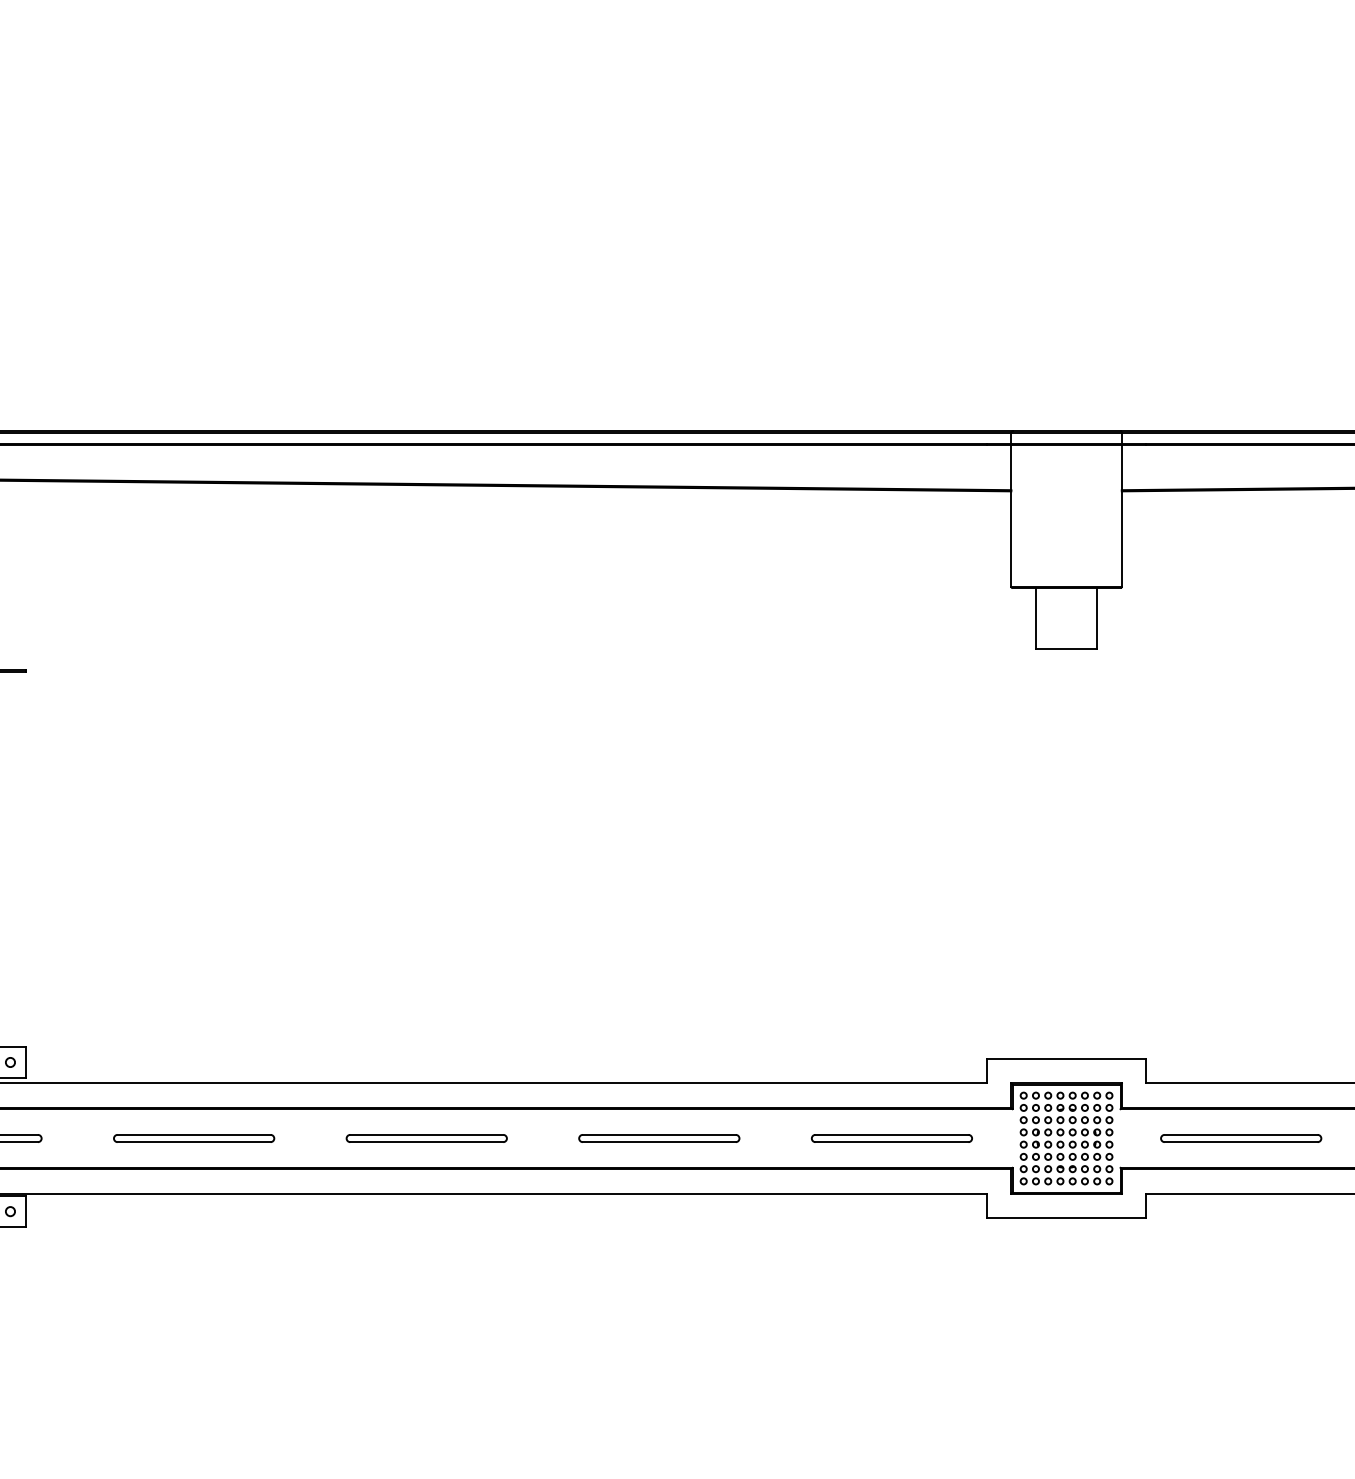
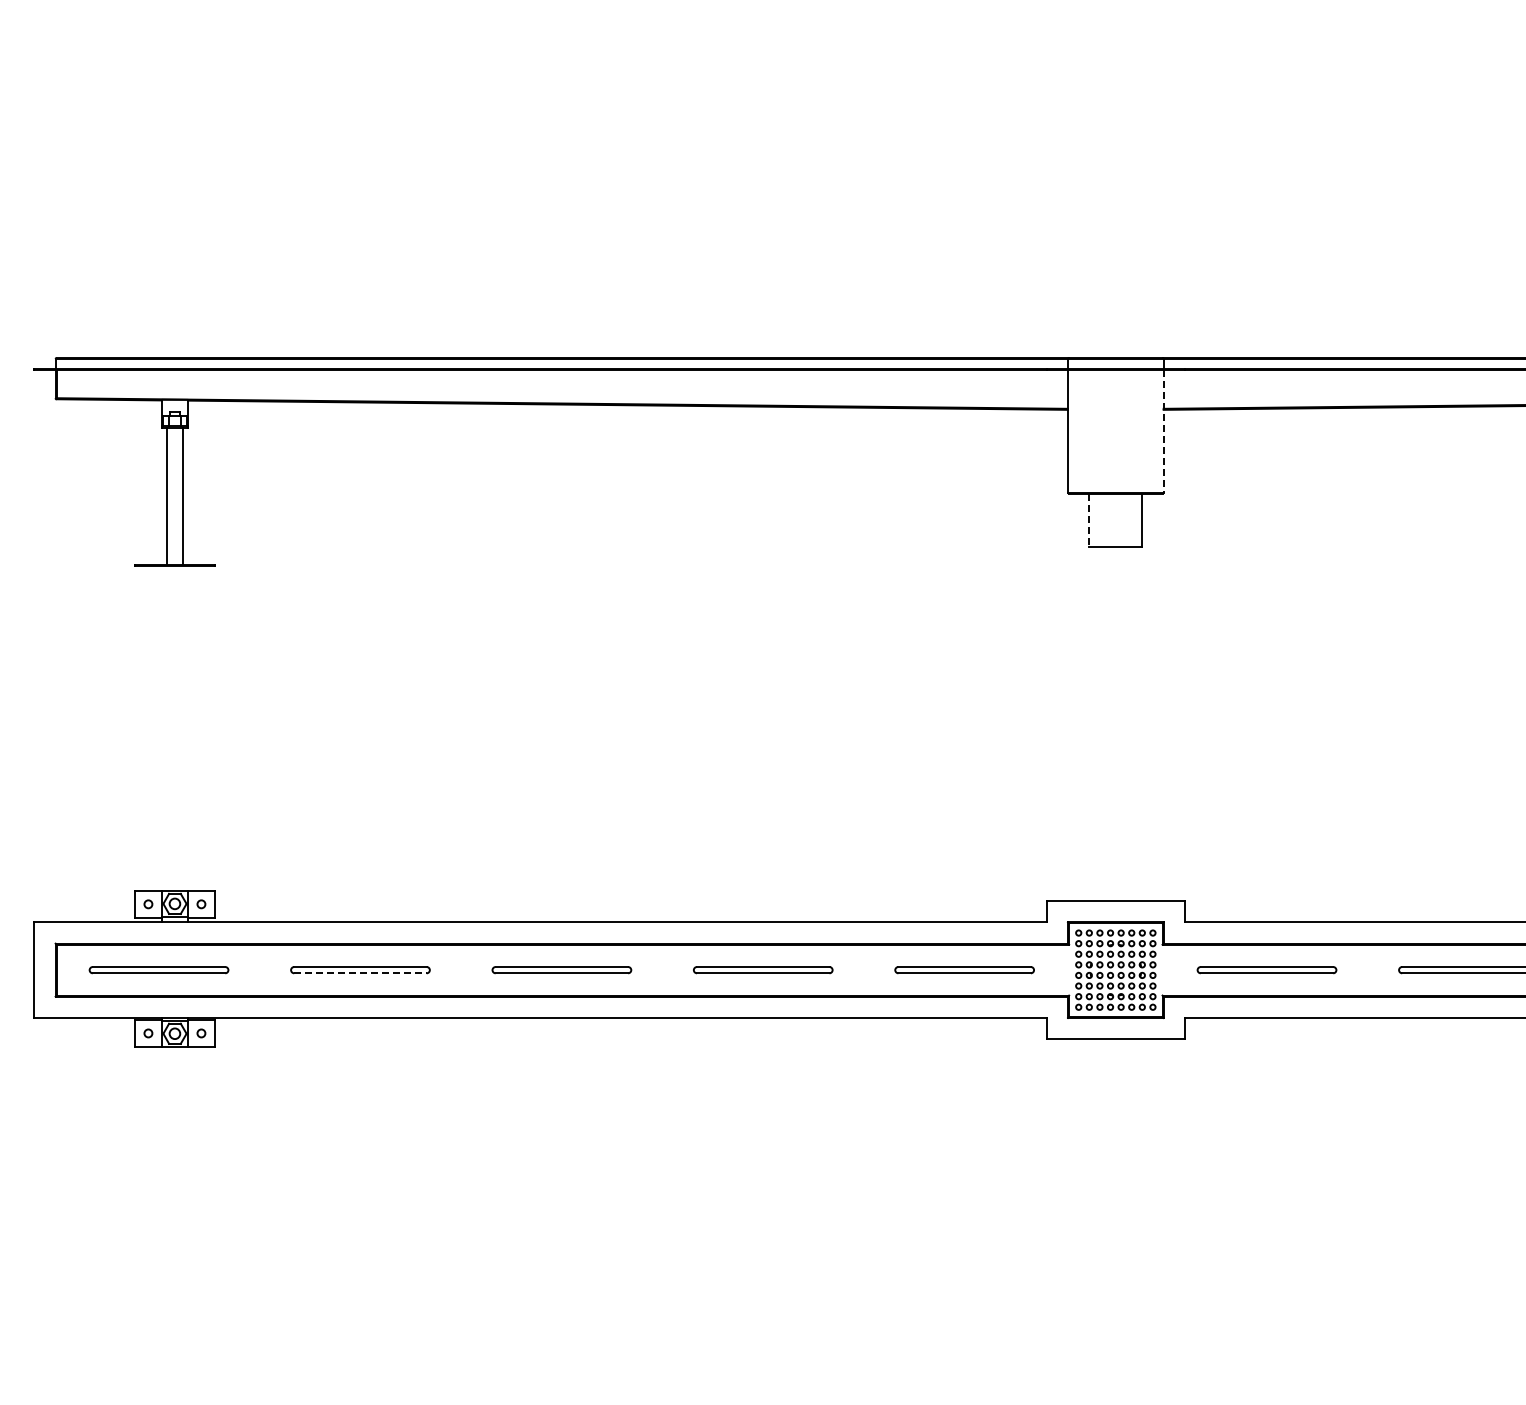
line: (1121, 516) -> (1163, 431), solid -> dashed
line: (1036, 619) -> (1089, 520), solid -> dashed
line: (194, 1142) -> (360, 973), solid -> dashed

